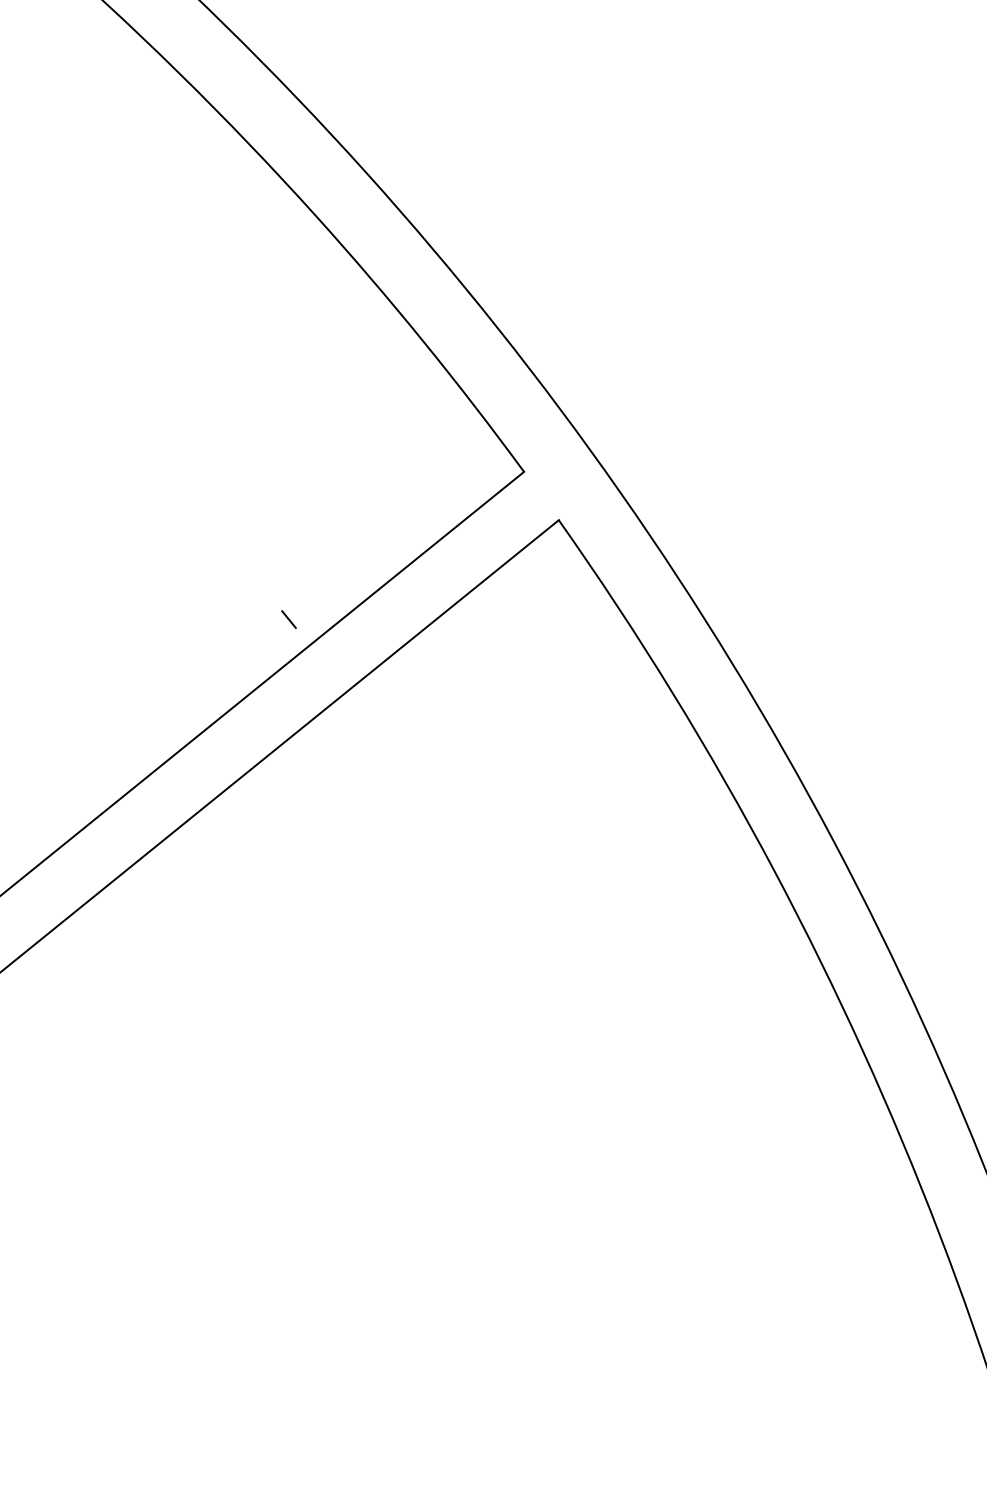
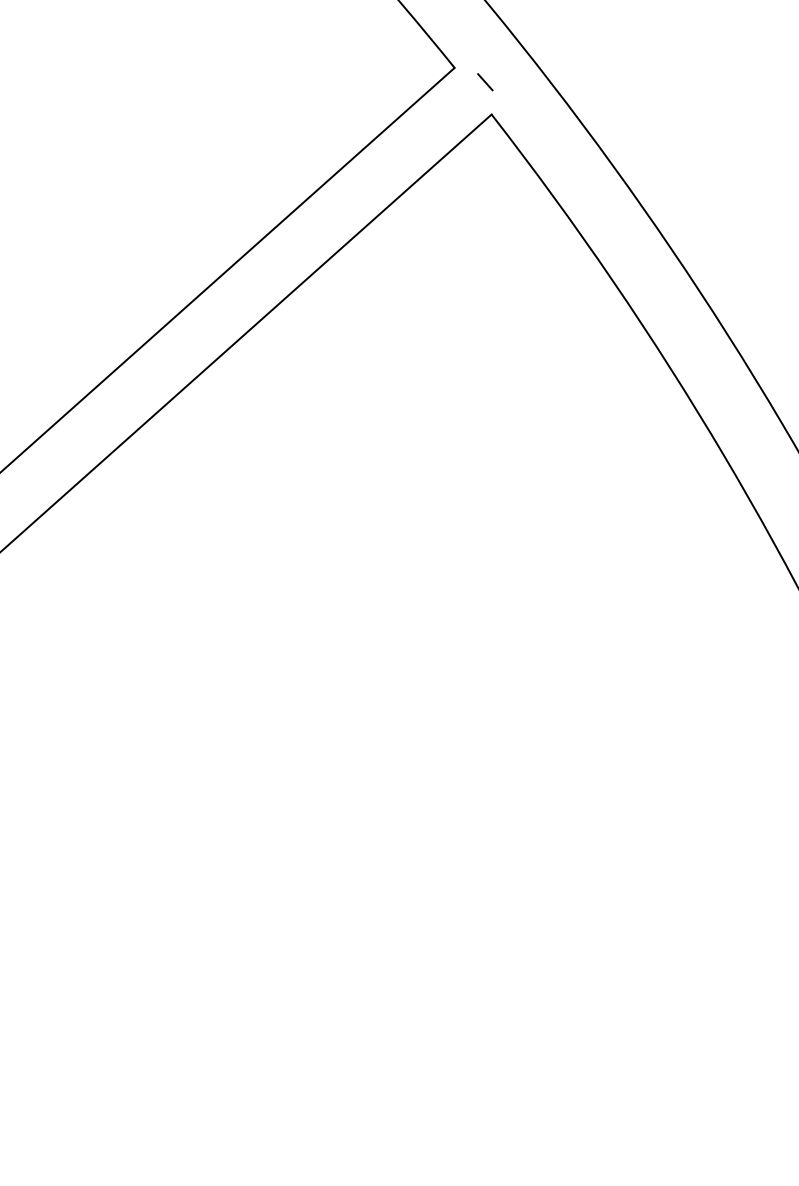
line: (288, 619) -> (484, 82), moved

